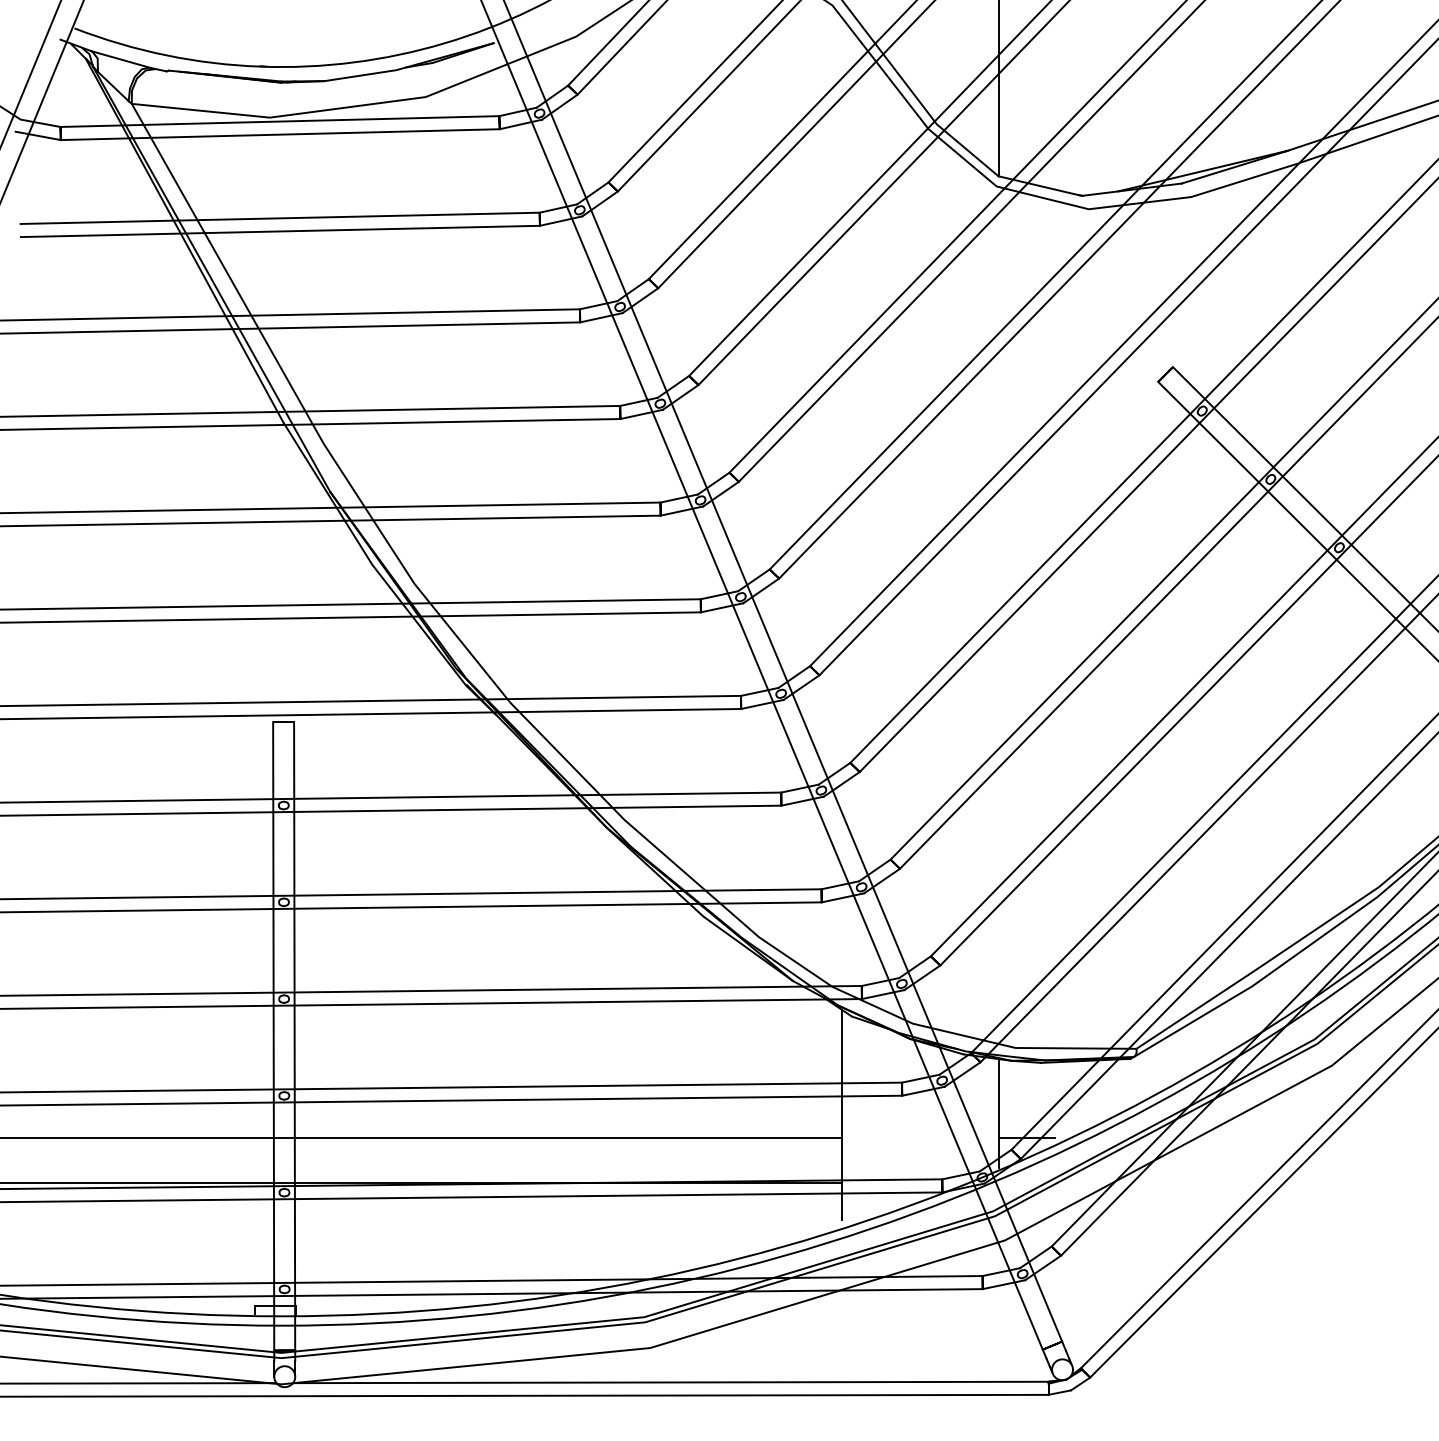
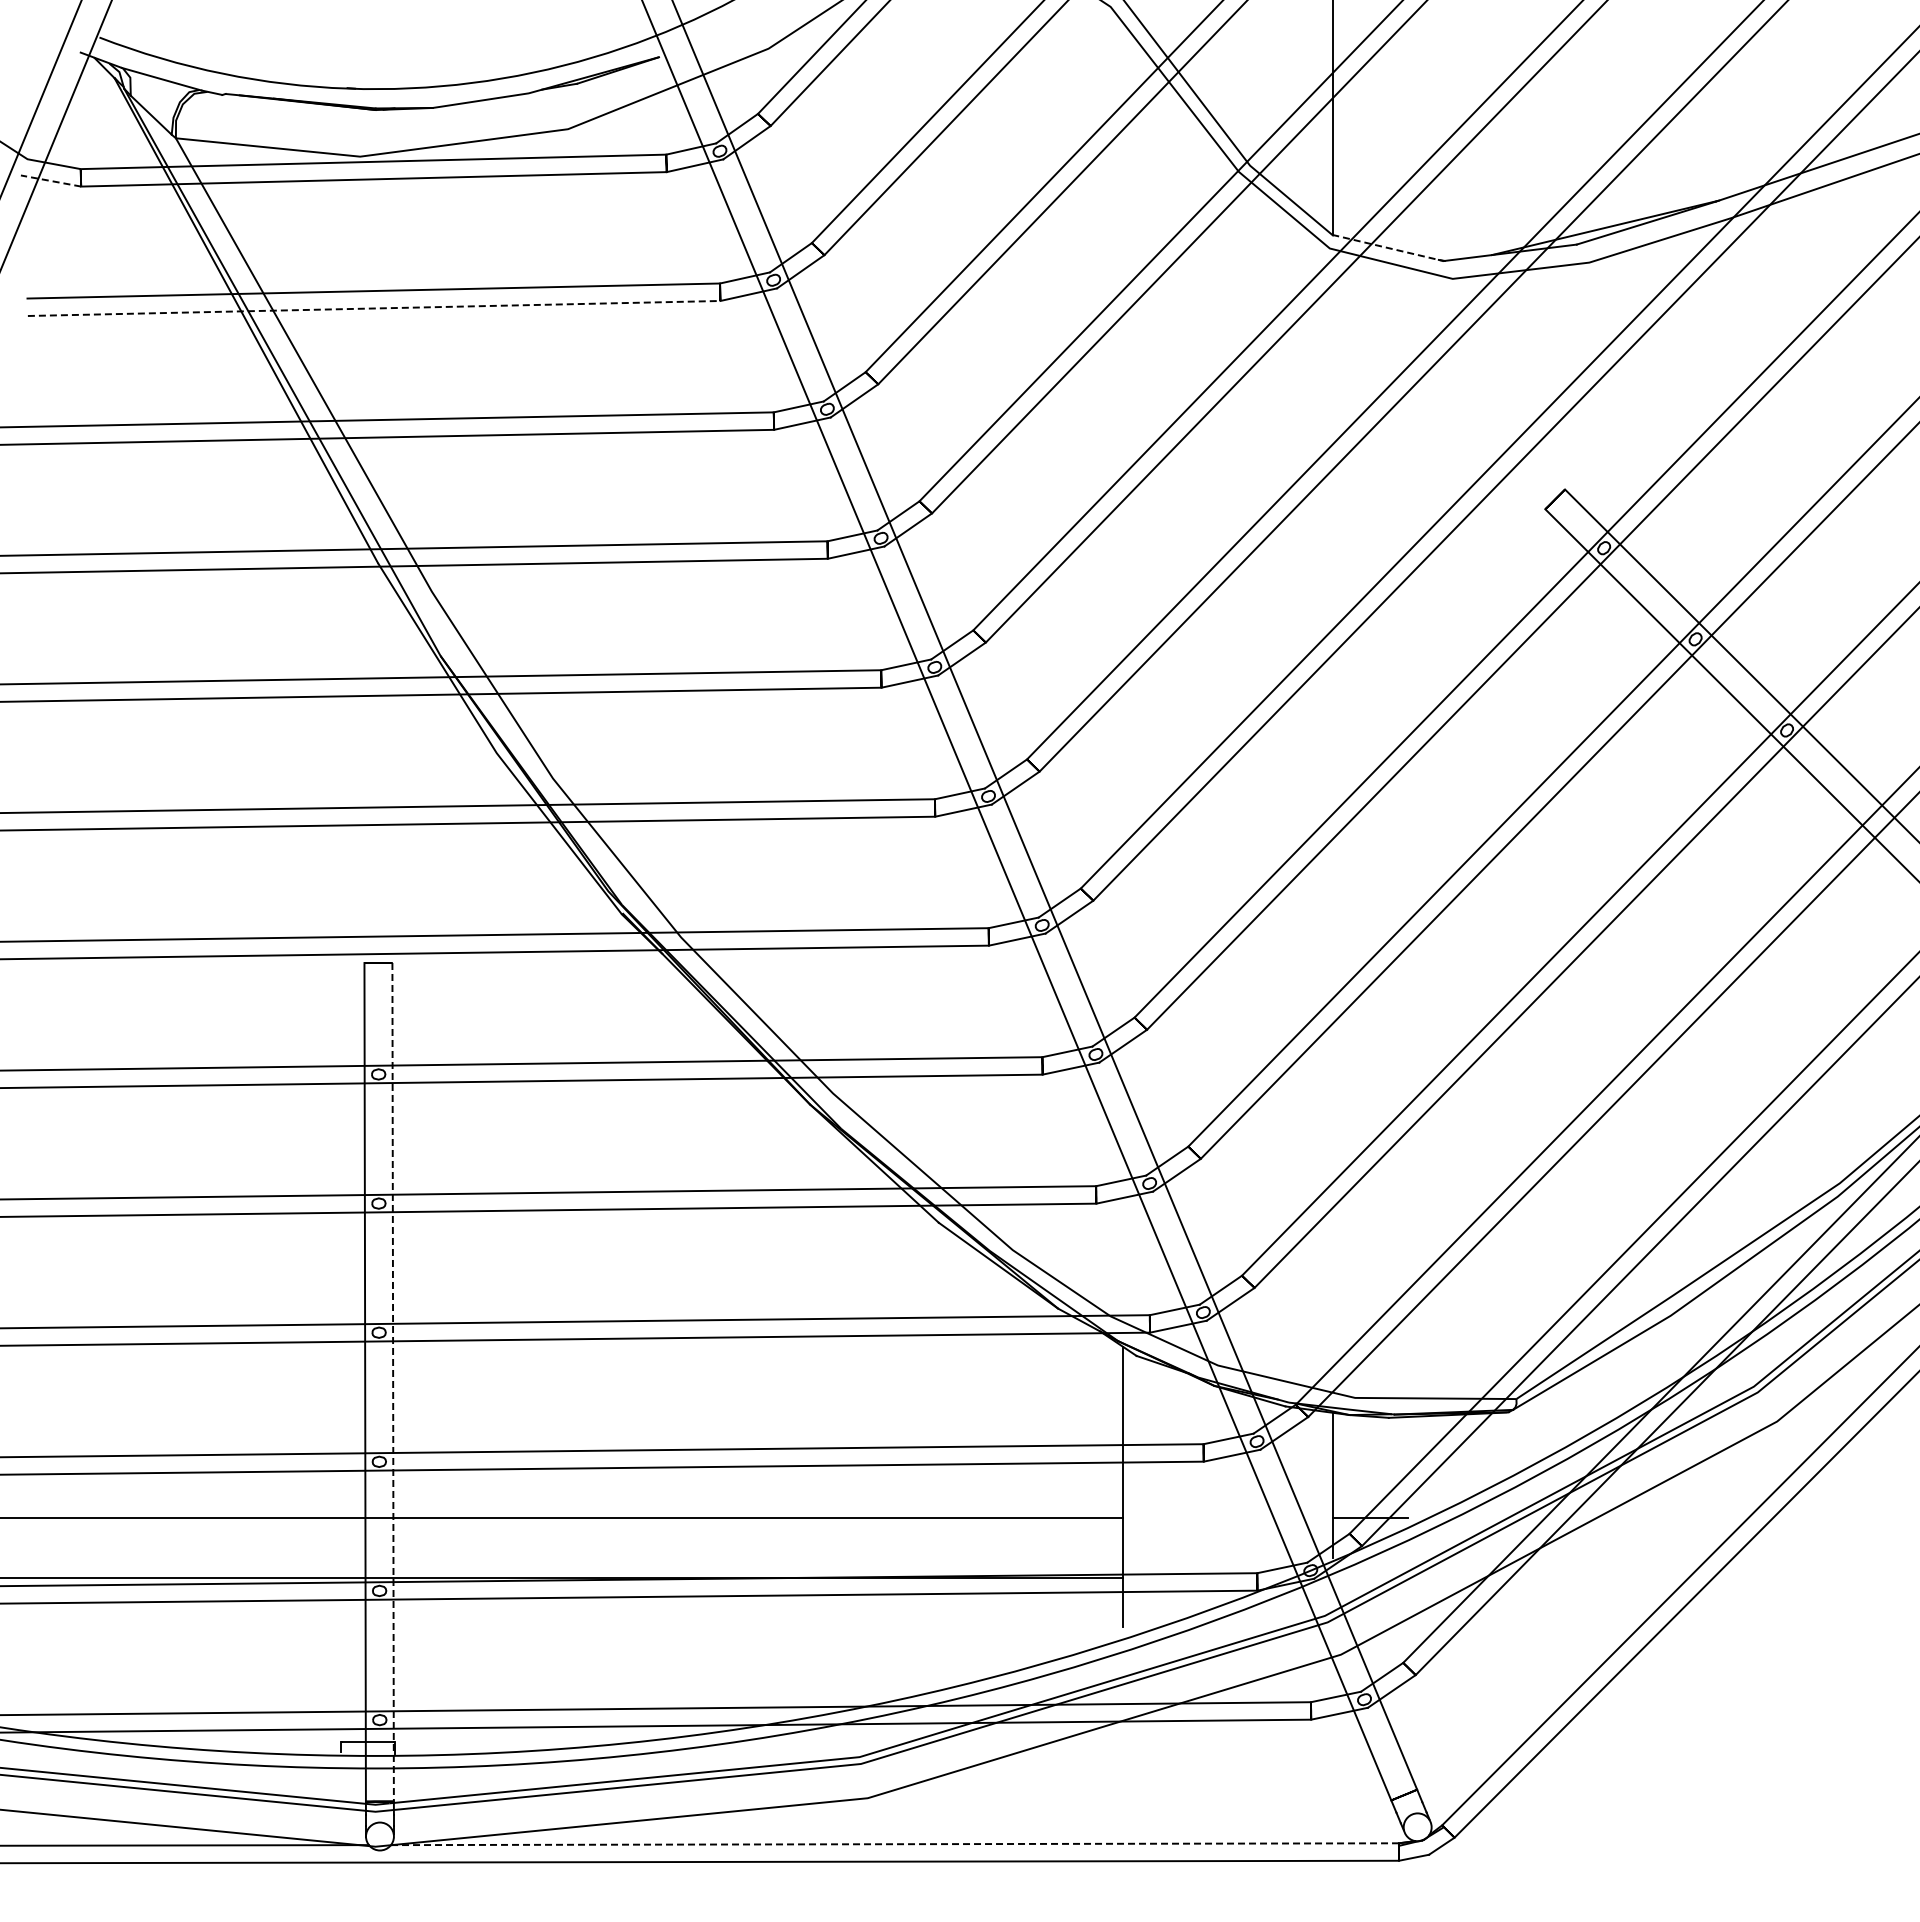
line: (38, 136) -> (51, 181), solid -> dashed
line: (1040, 186) -> (1388, 248), solid -> dashed
line: (280, 231) -> (374, 308), solid -> dashed
line: (294, 1036) -> (393, 1382), solid -> dashed
line: (671, 1382) -> (895, 1844), solid -> dashed

